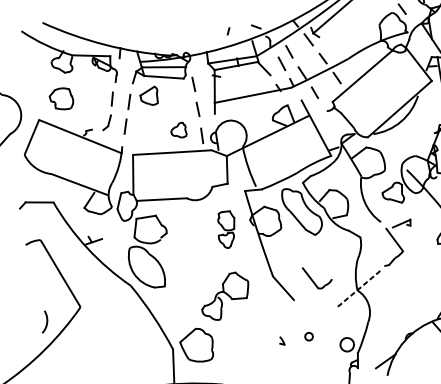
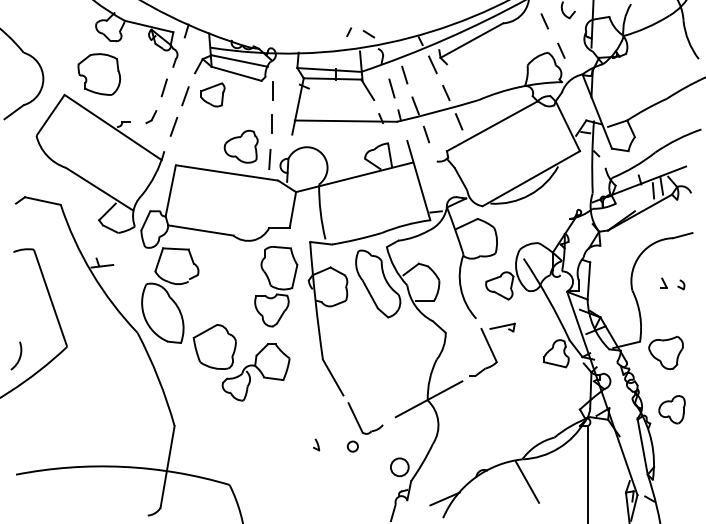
line: (228, 31) -> (349, 32), moved
part: (61, 99) -> (98, 74), size x1.43
part: (107, 123) -> (151, 117), size x0.71
part: (178, 130) -> (240, 146), size x1.67
part: (227, 229) -> (276, 286), size x1.67
part: (313, 280) -> (358, 421), moved
line: (358, 289) -> (429, 399), dashed -> solid
part: (197, 345) -> (214, 346), moved

